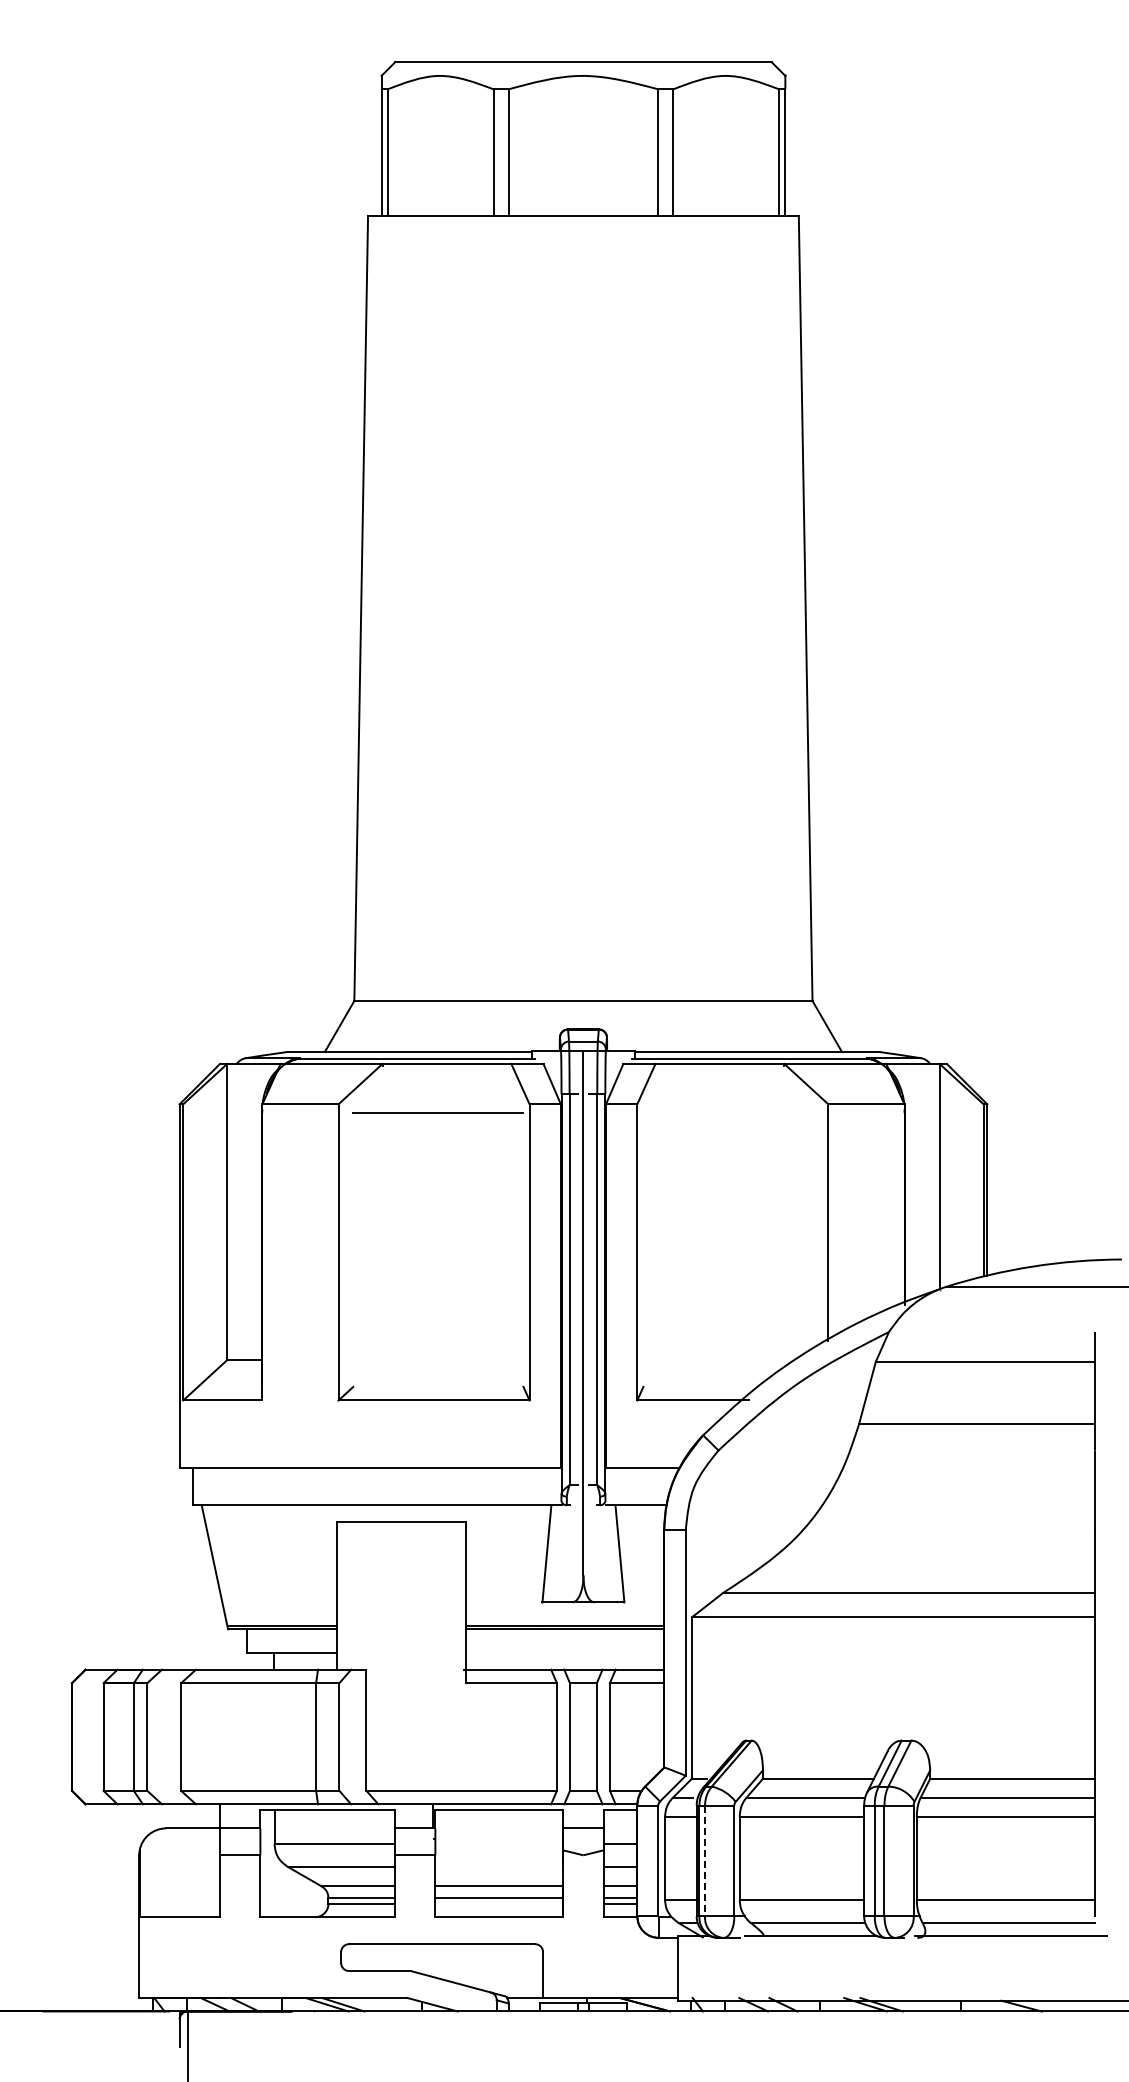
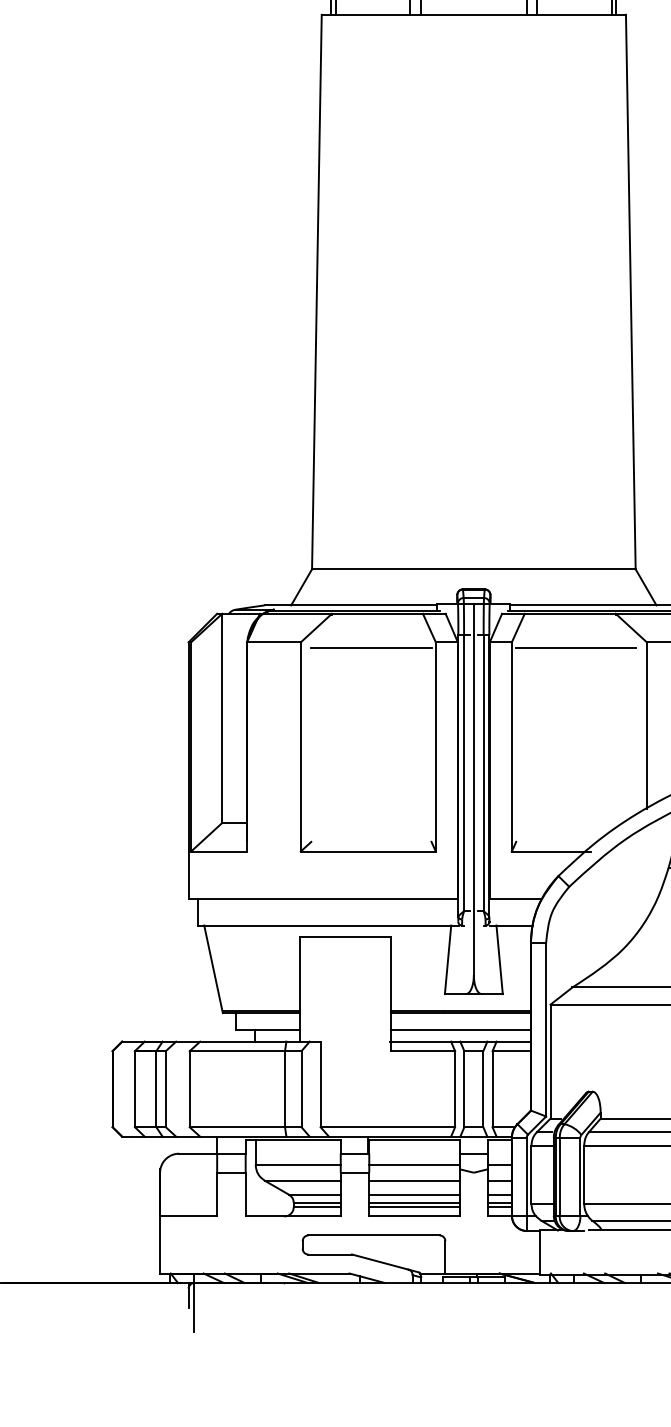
line: (728, 1112) -> (576, 648), added
line: (564, 1653) -> (460, 1030), added
line: (499, 1843) -> (414, 1164), added
line: (705, 1861) -> (560, 1177), dashed -> solid
line: (499, 1866) -> (414, 1180), added
line: (499, 1903) -> (414, 1206), added

